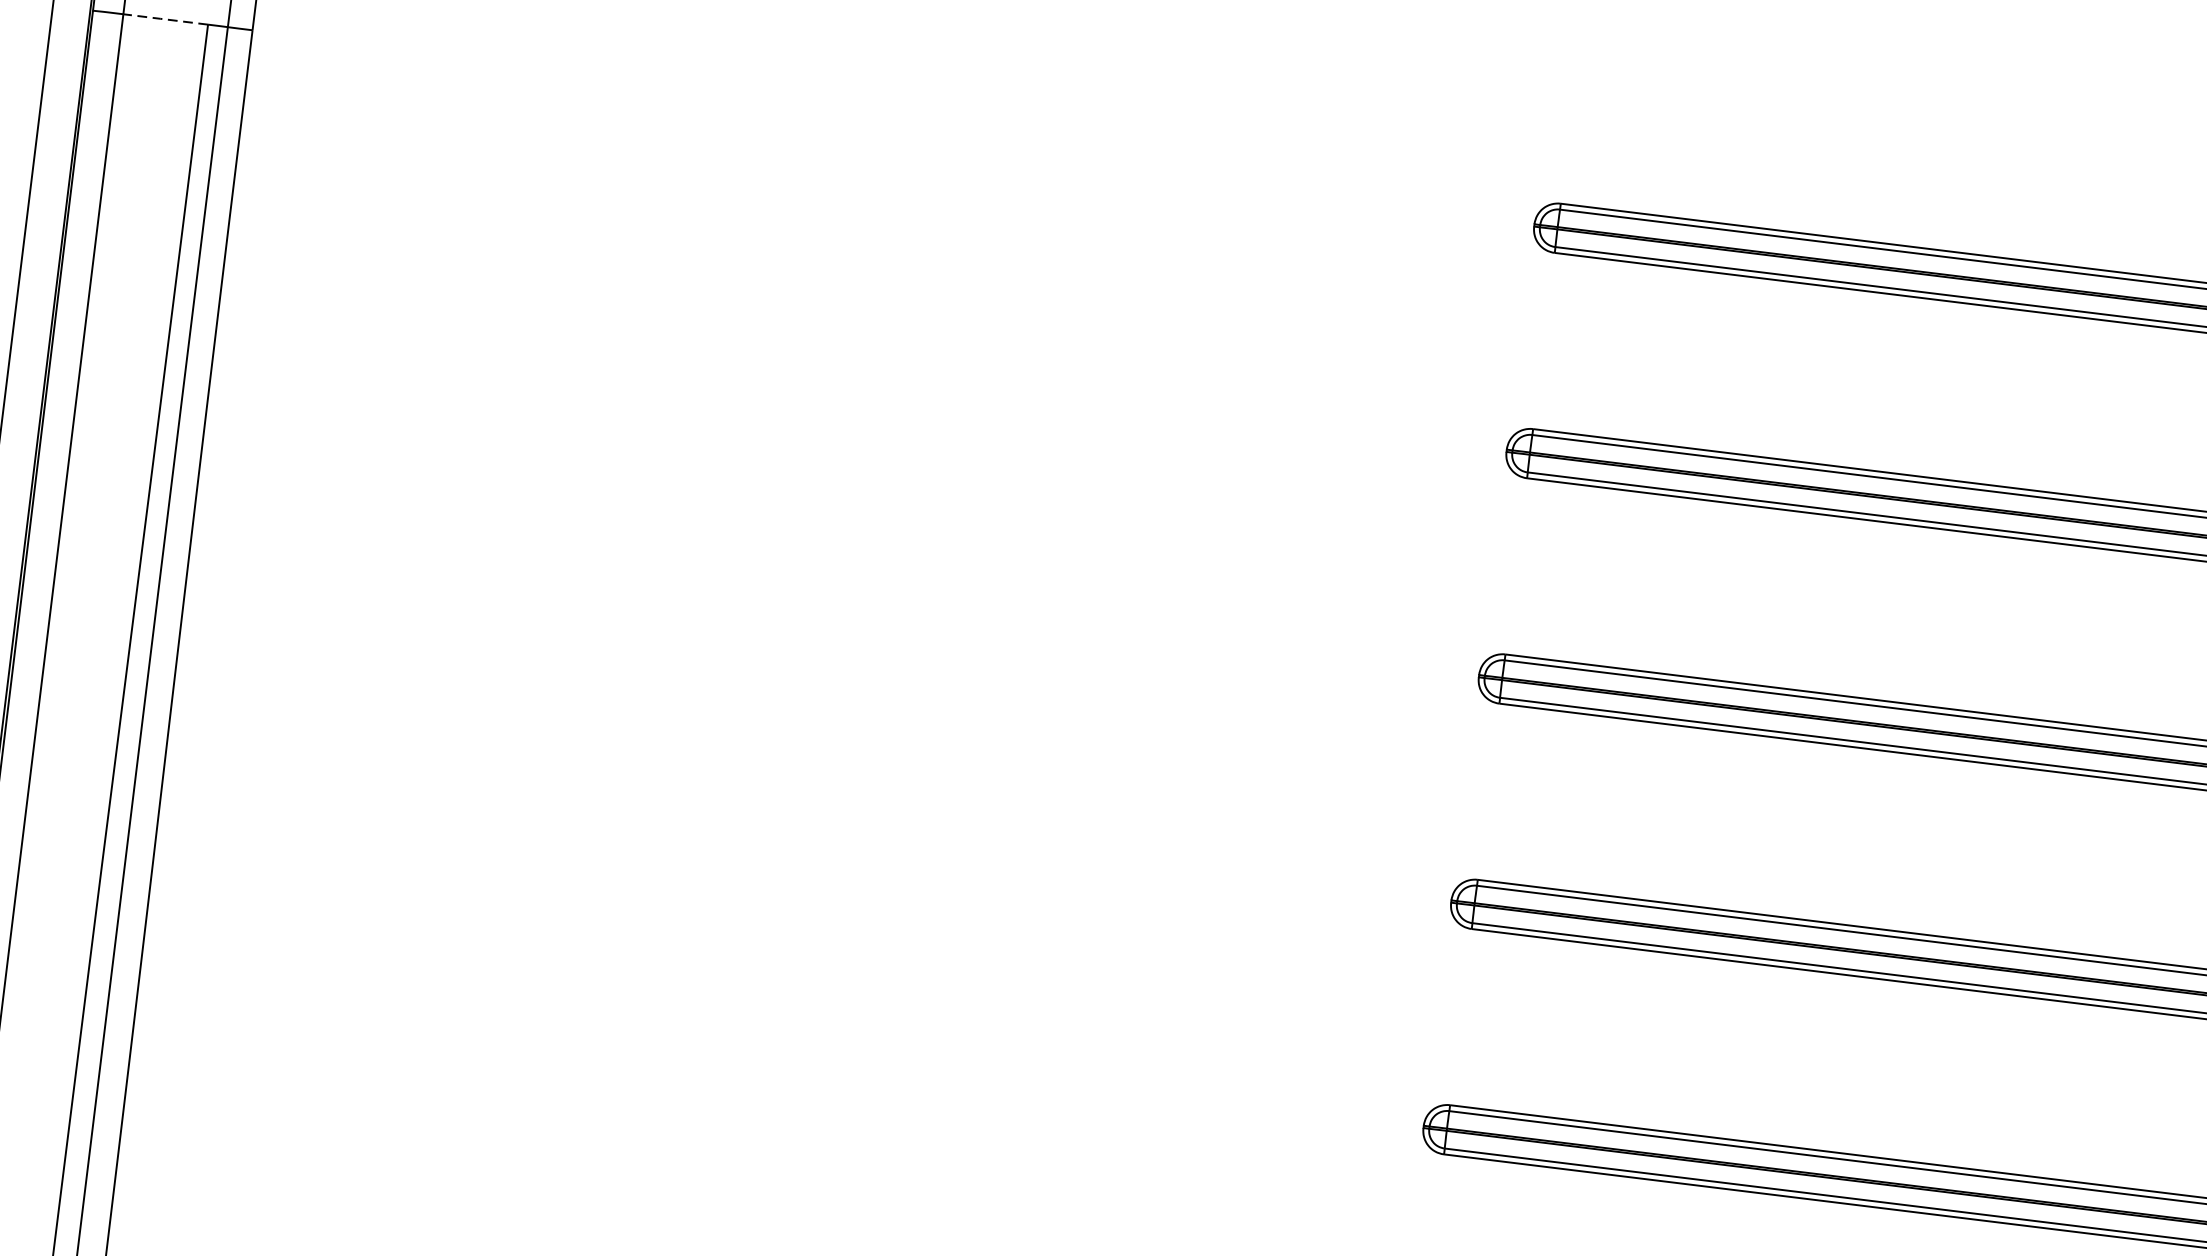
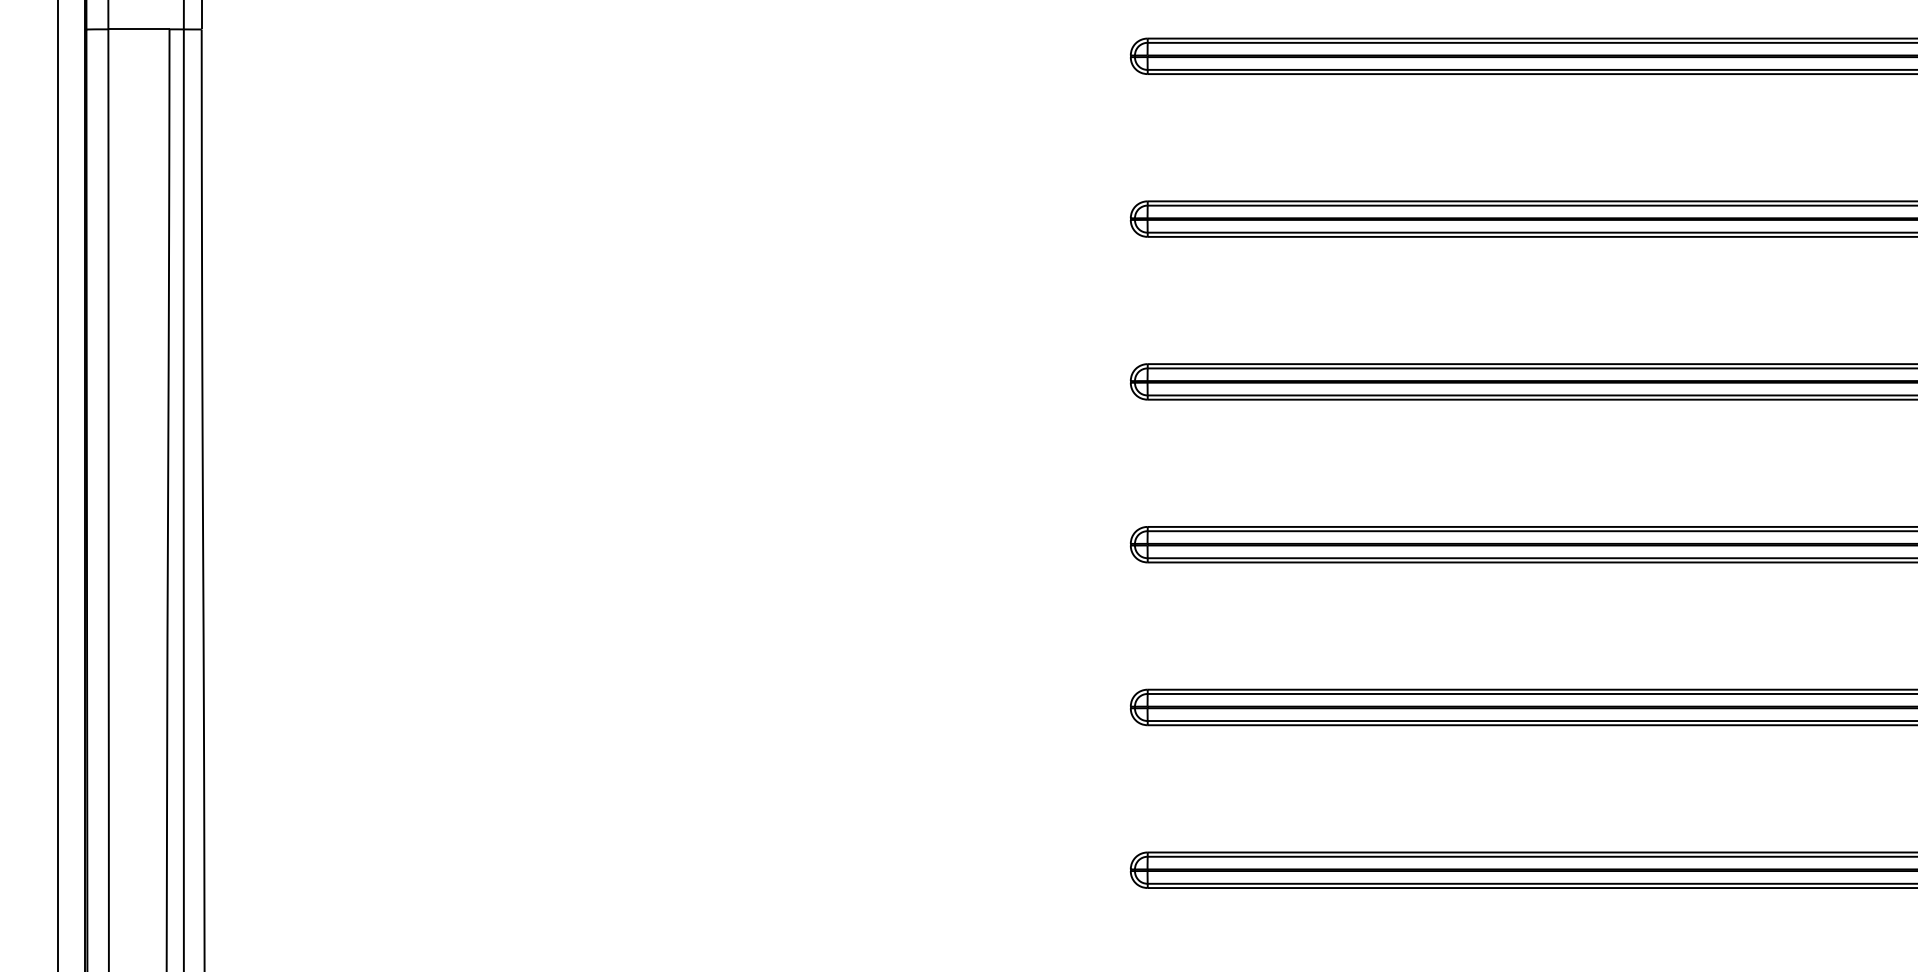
line: (163, 19) -> (137, 29), dashed -> solid

